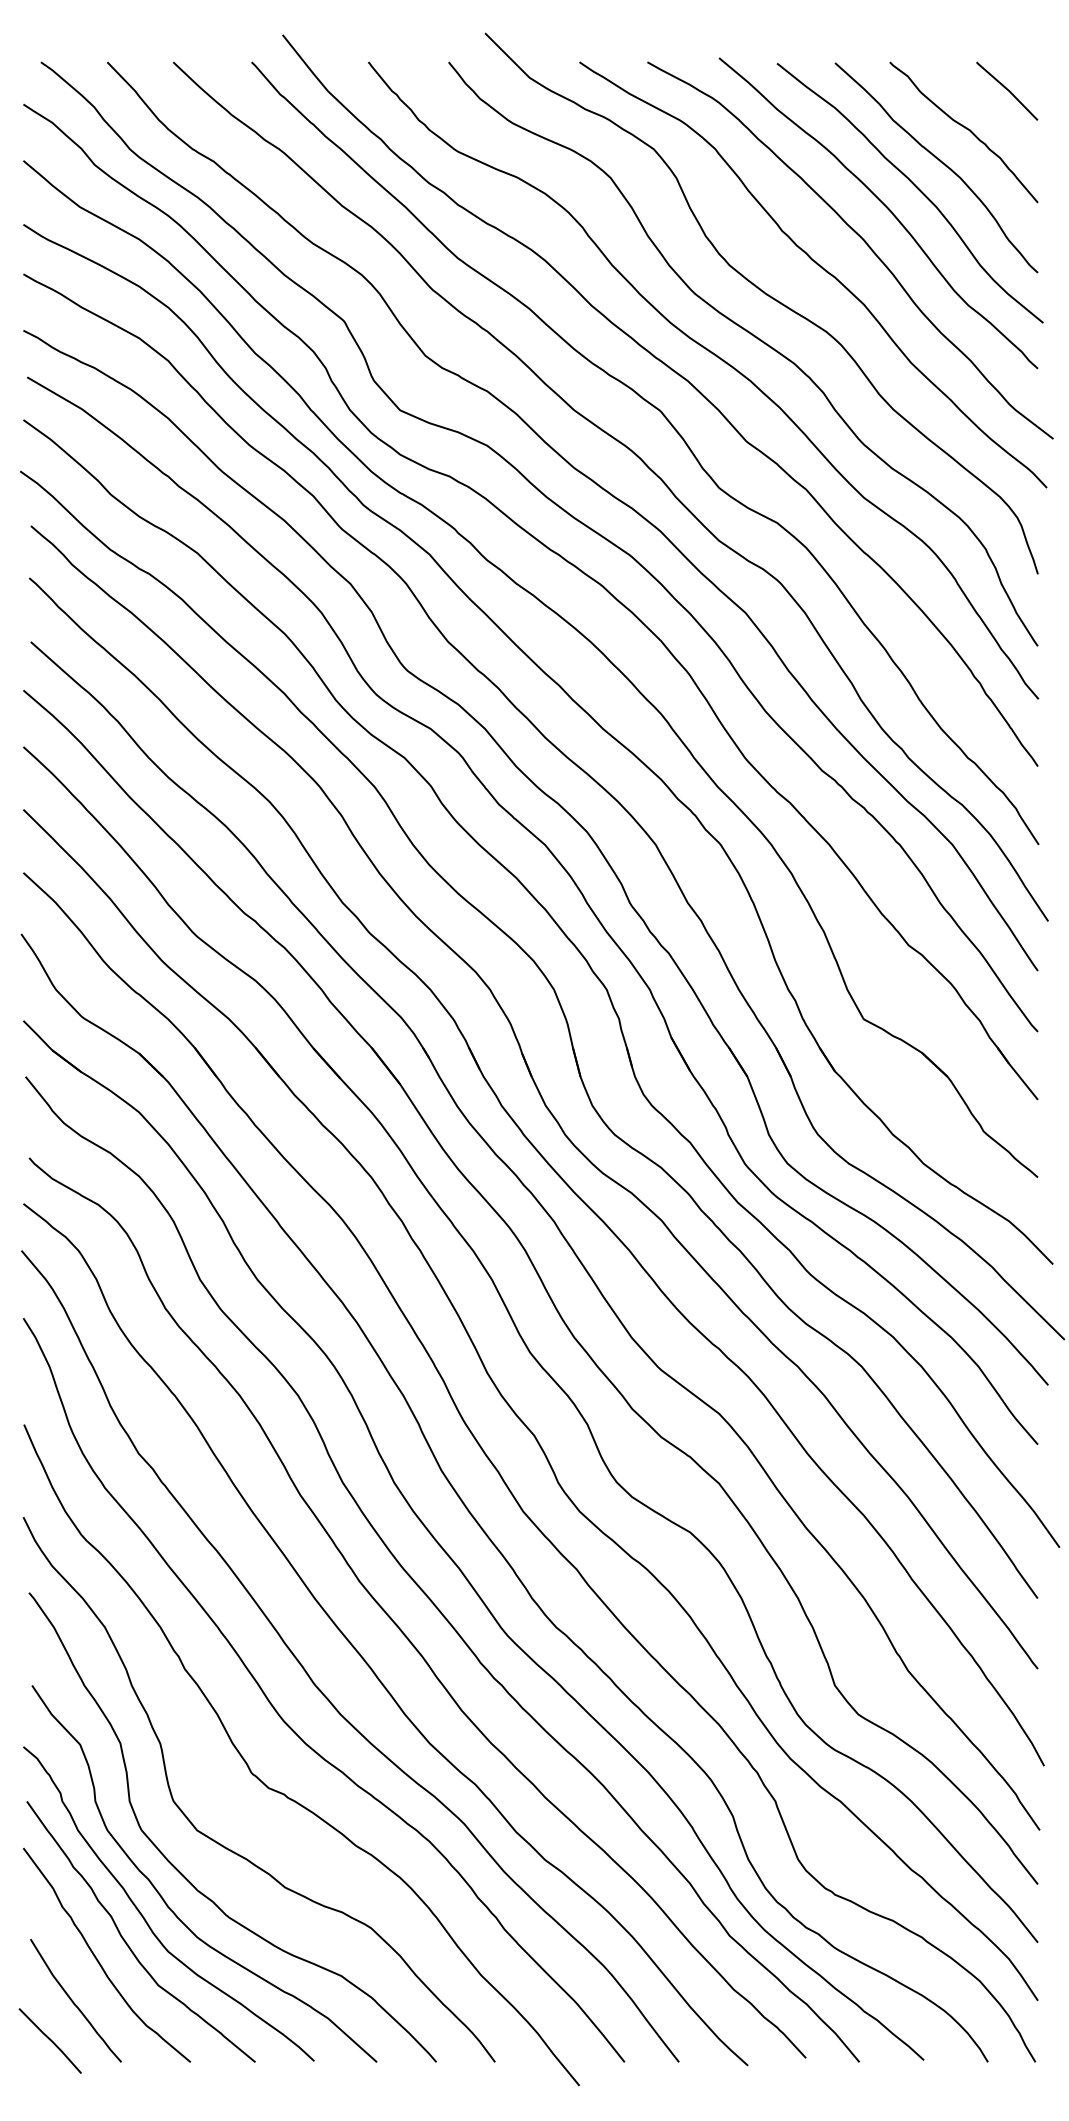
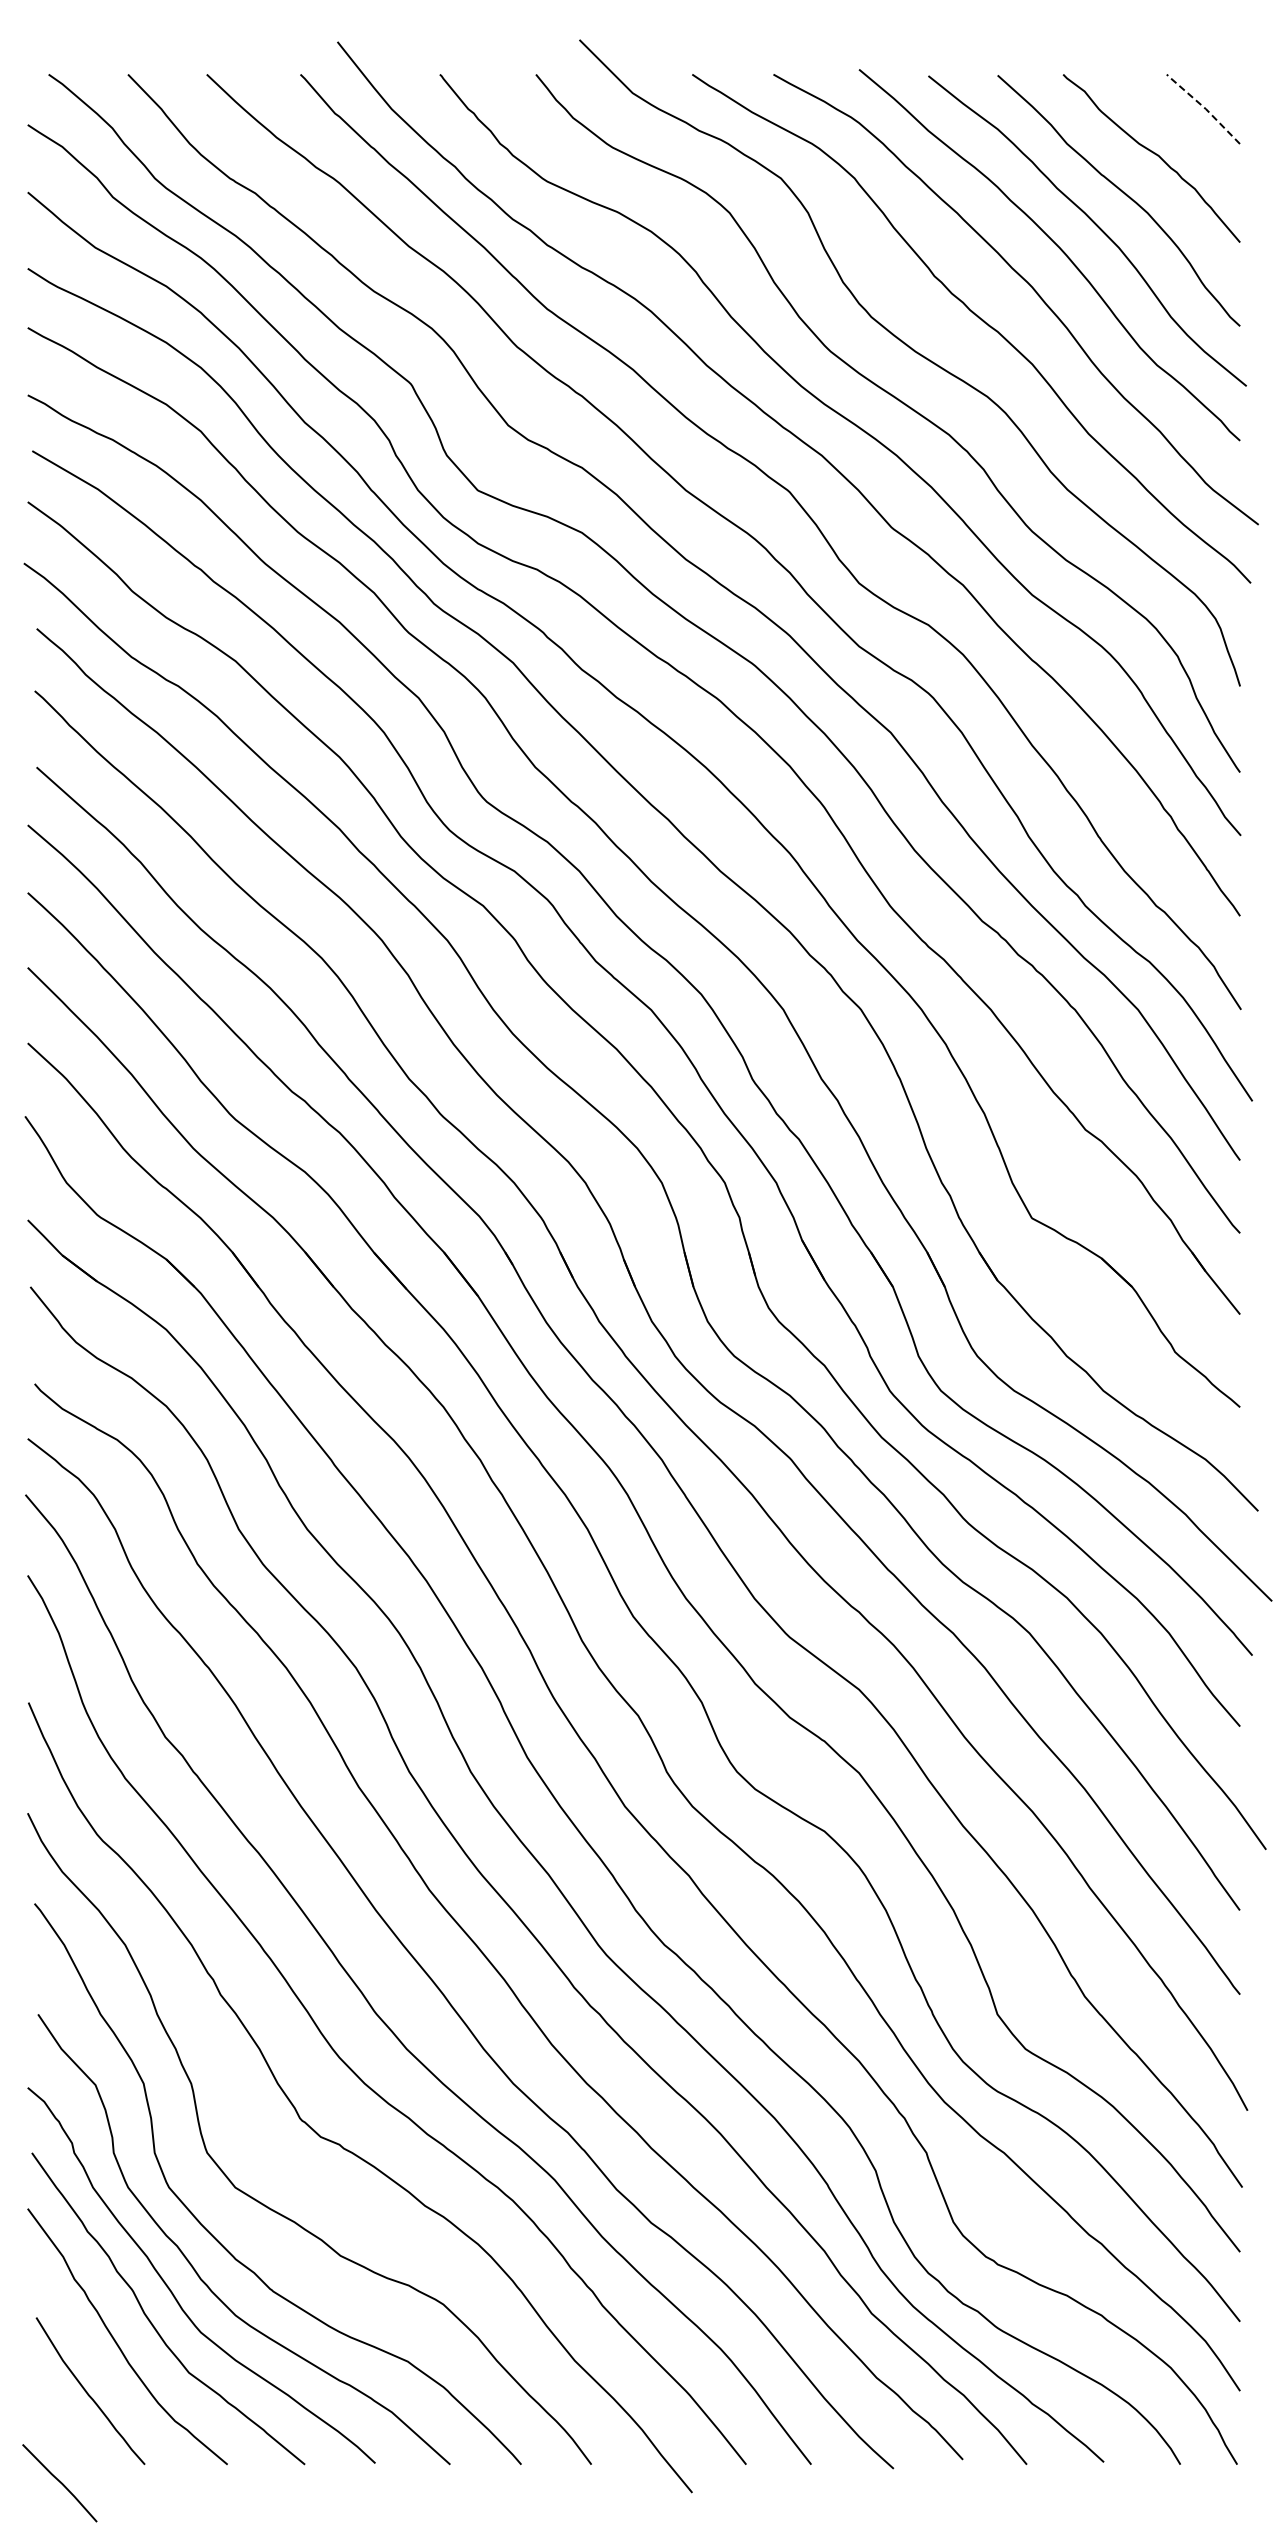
line: (1008, 89) -> (1204, 107), solid -> dashed
line: (49, 2040) -> (59, 2482), moved

